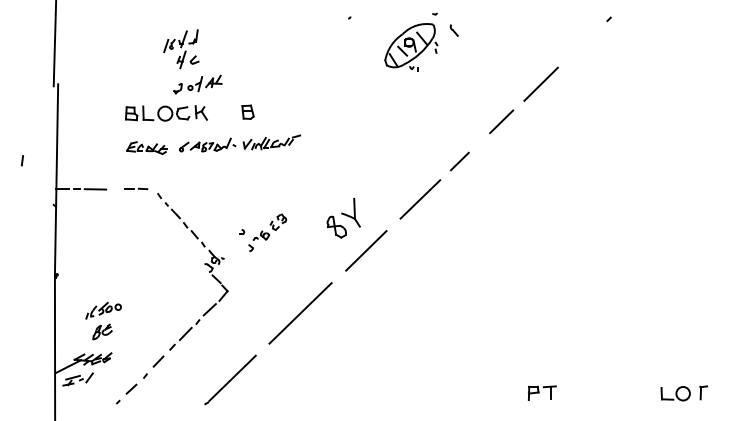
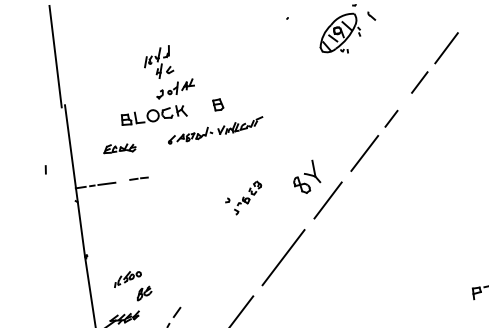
part: (146, 148) -> (119, 148), moved
part: (204, 264) -> (201, 230), removed
part: (102, 331) -> (144, 293), moved

